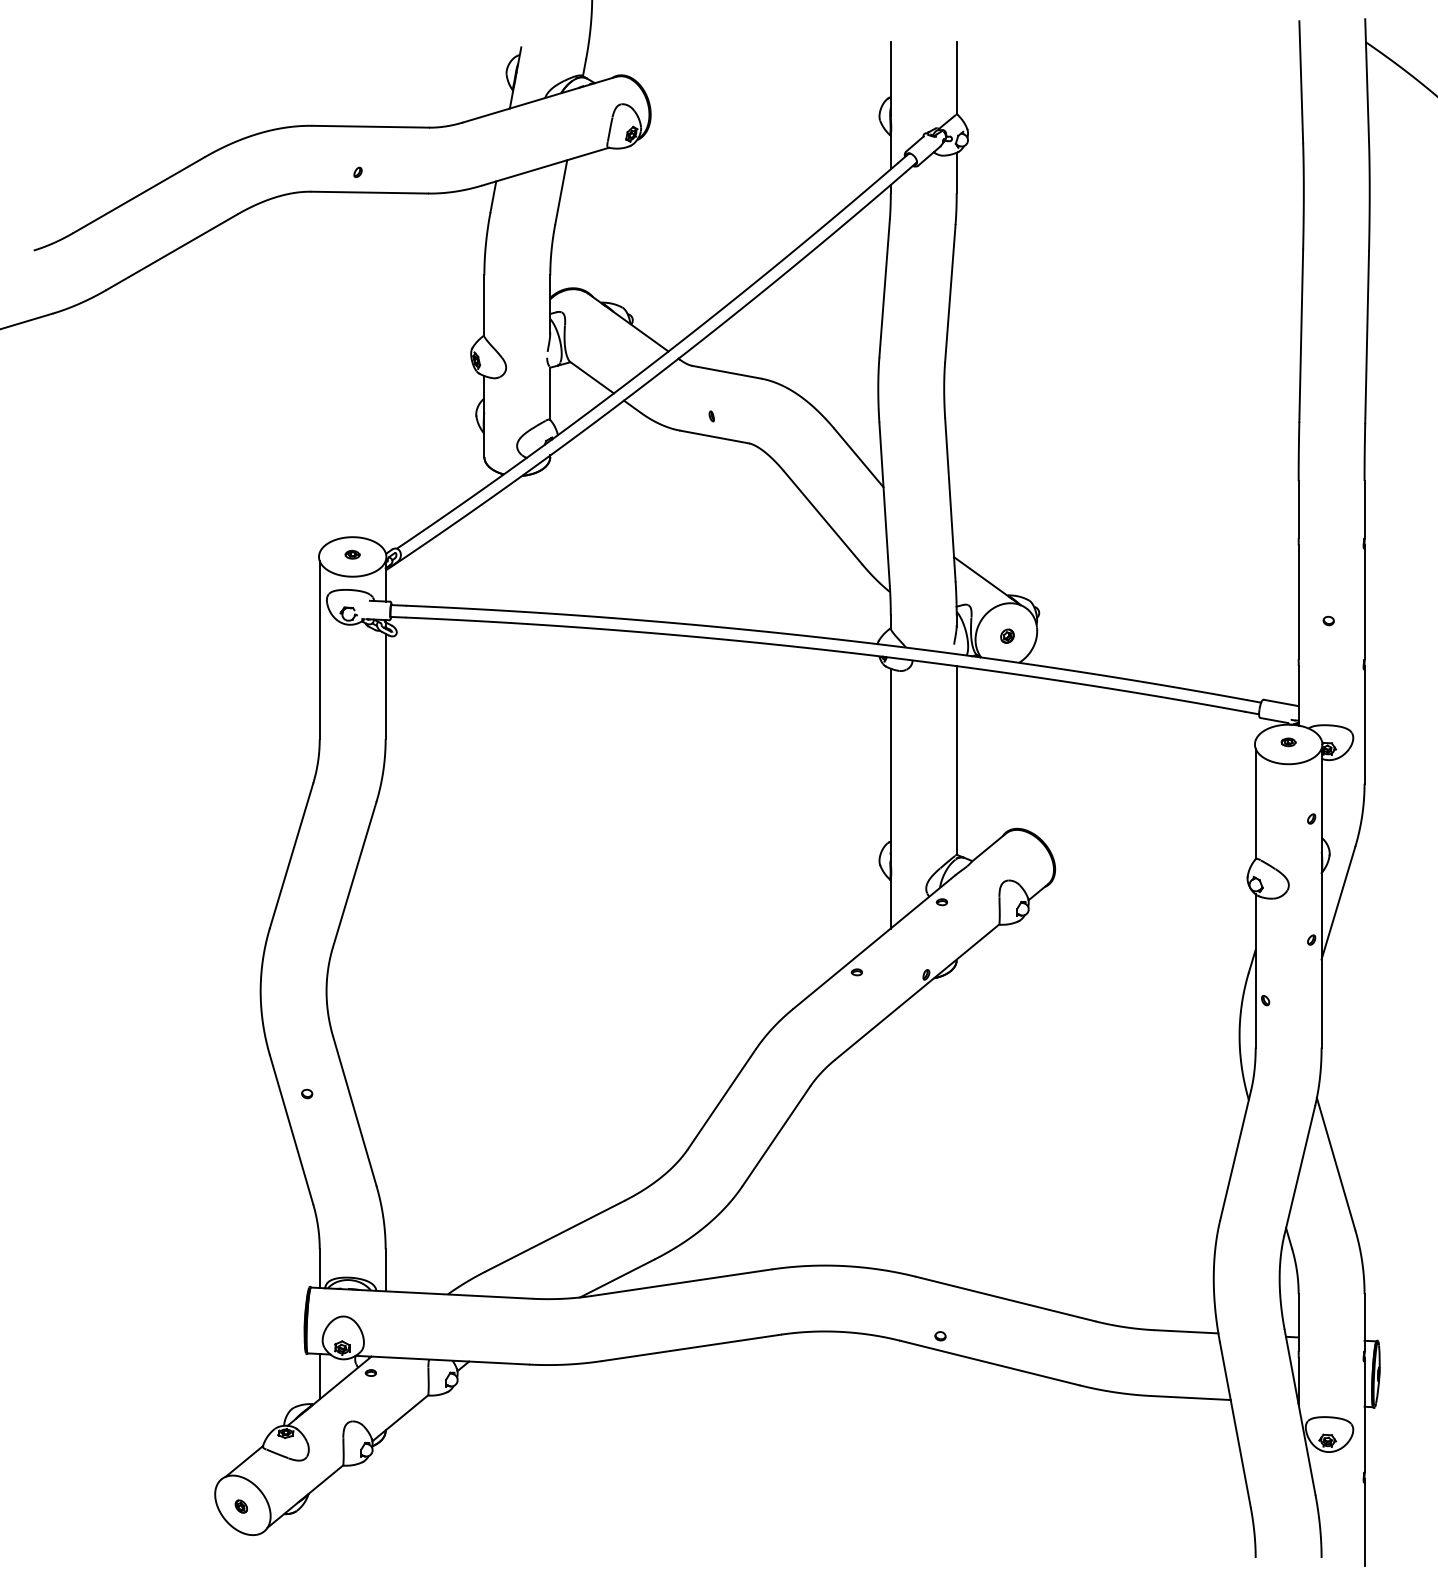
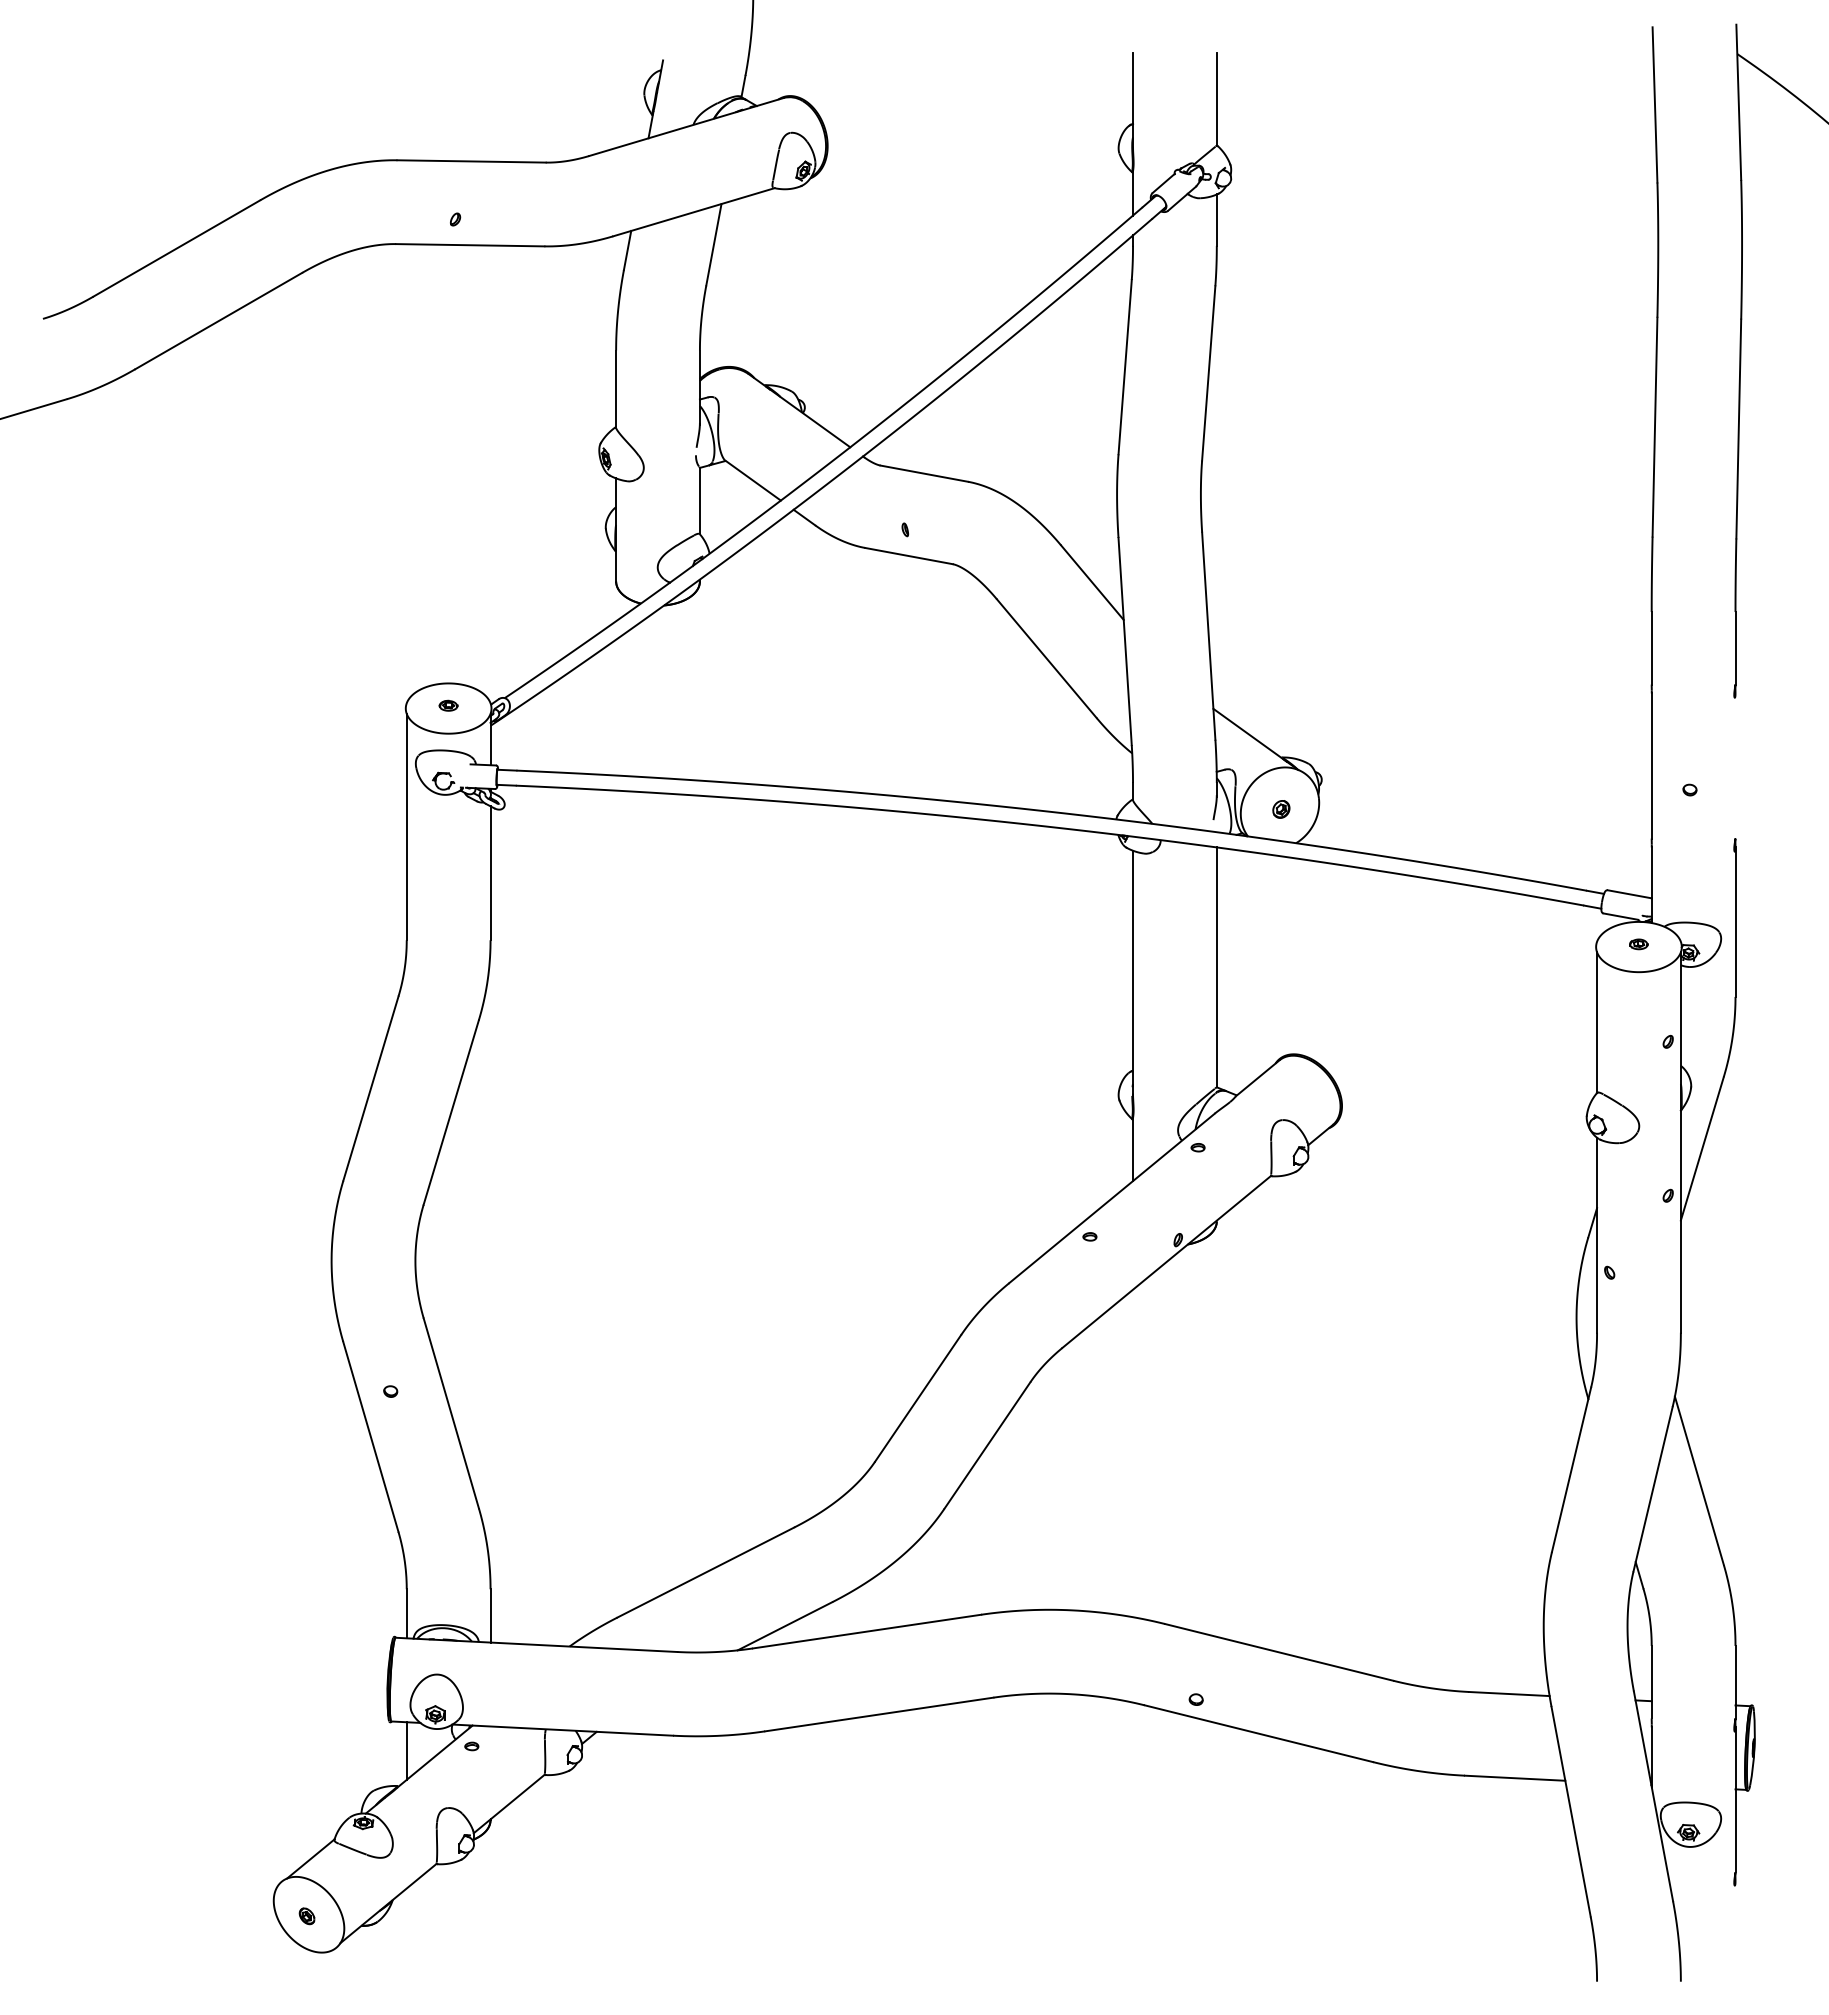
line: (1364, 601) -> (1735, 765), removed
line: (1364, 1522) -> (1735, 1936), removed

